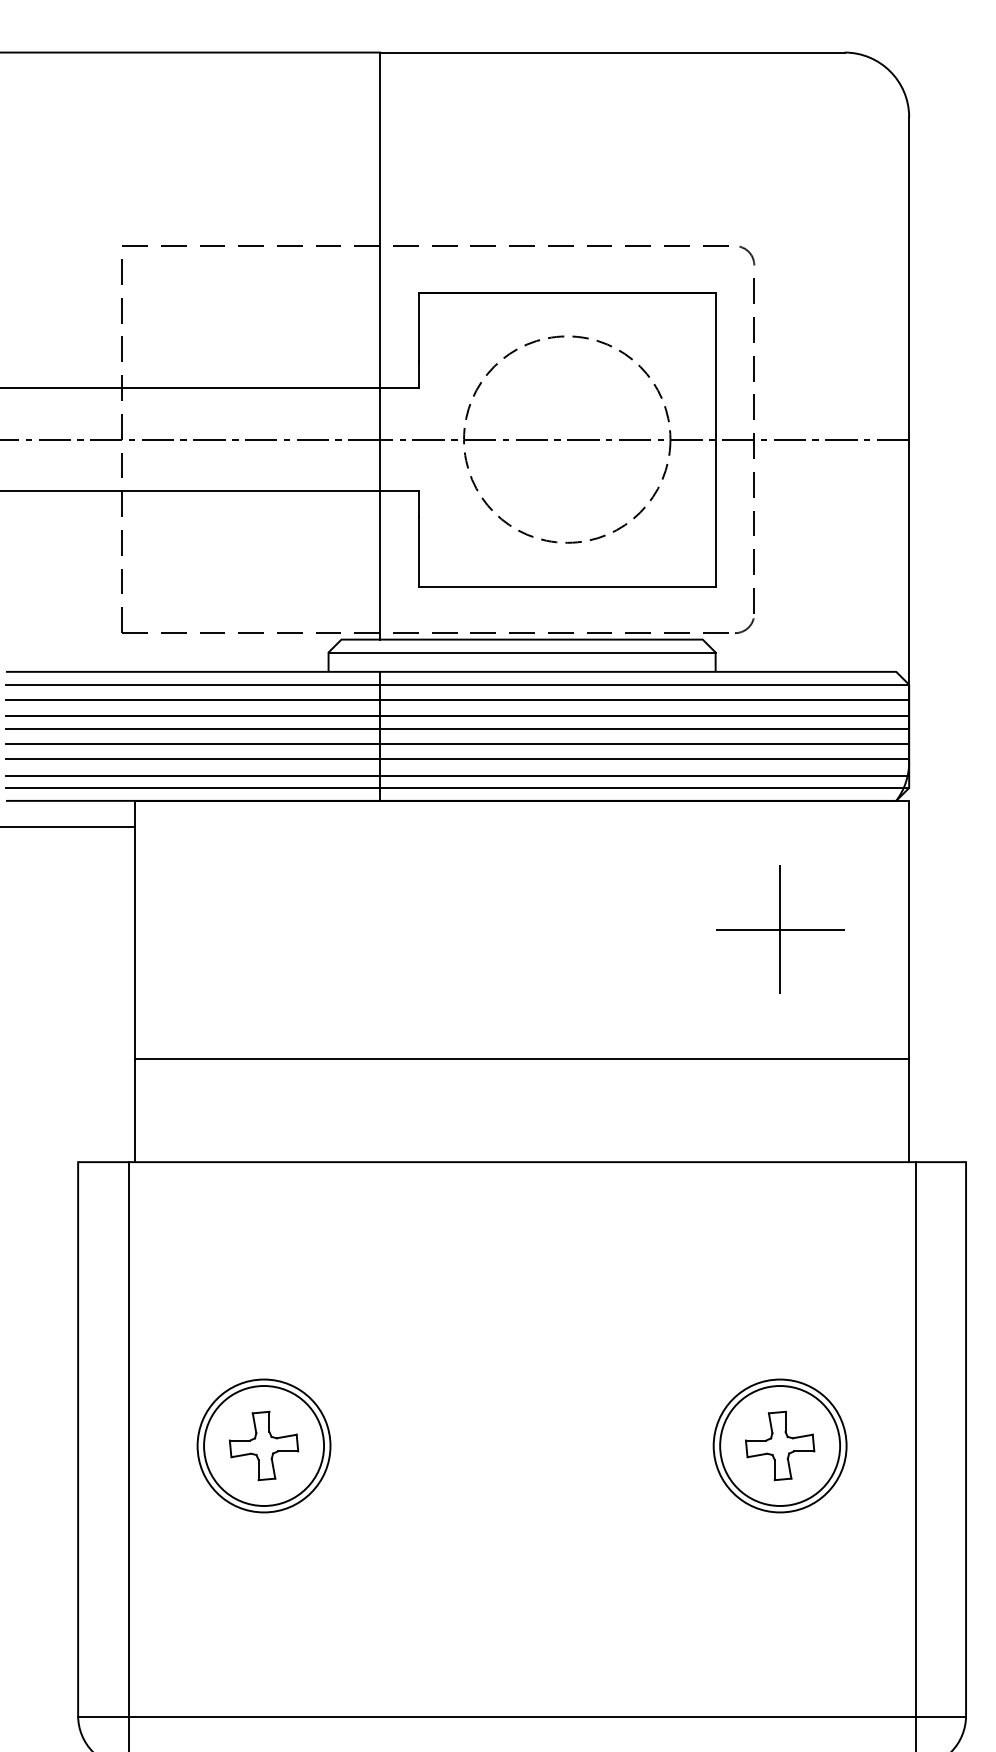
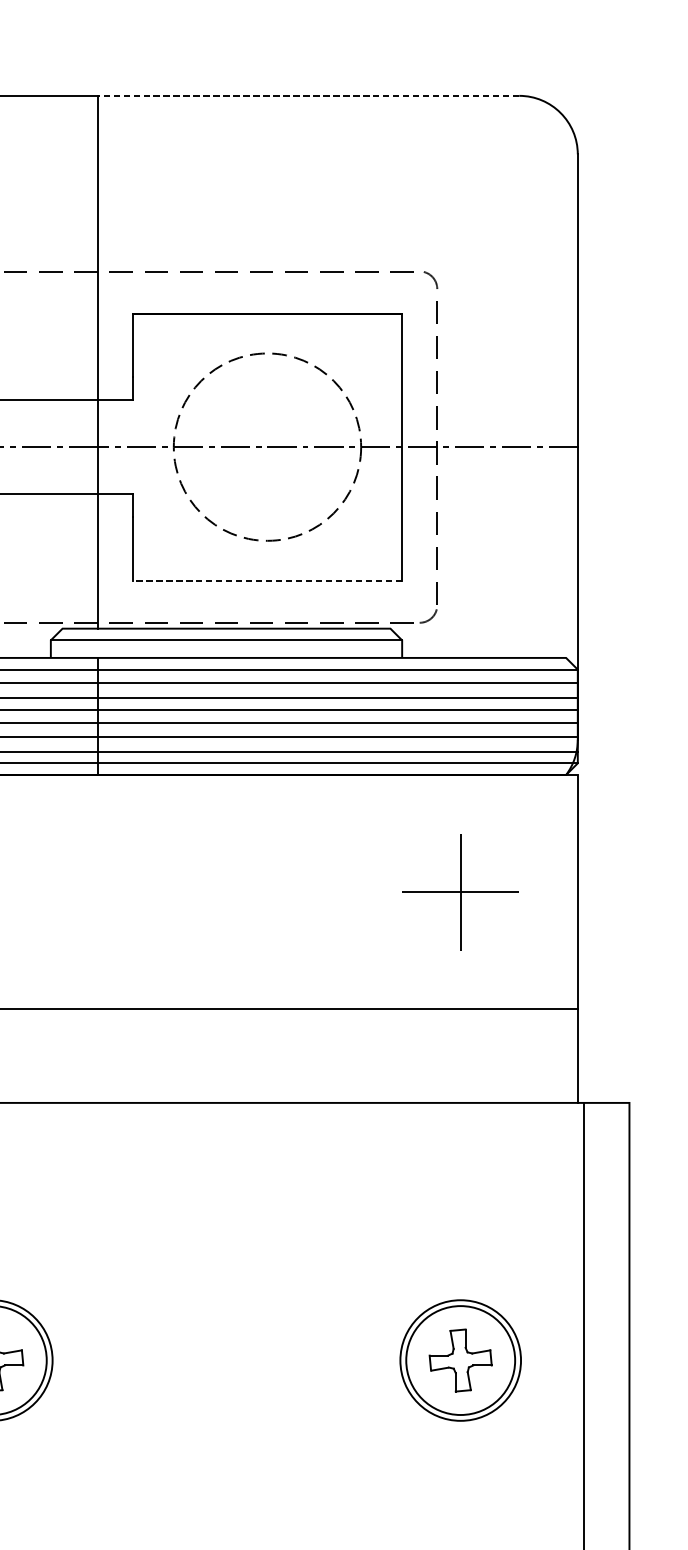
line: (611, 52) -> (307, 95), solid -> dashed
line: (566, 586) -> (266, 580), solid -> dashed

